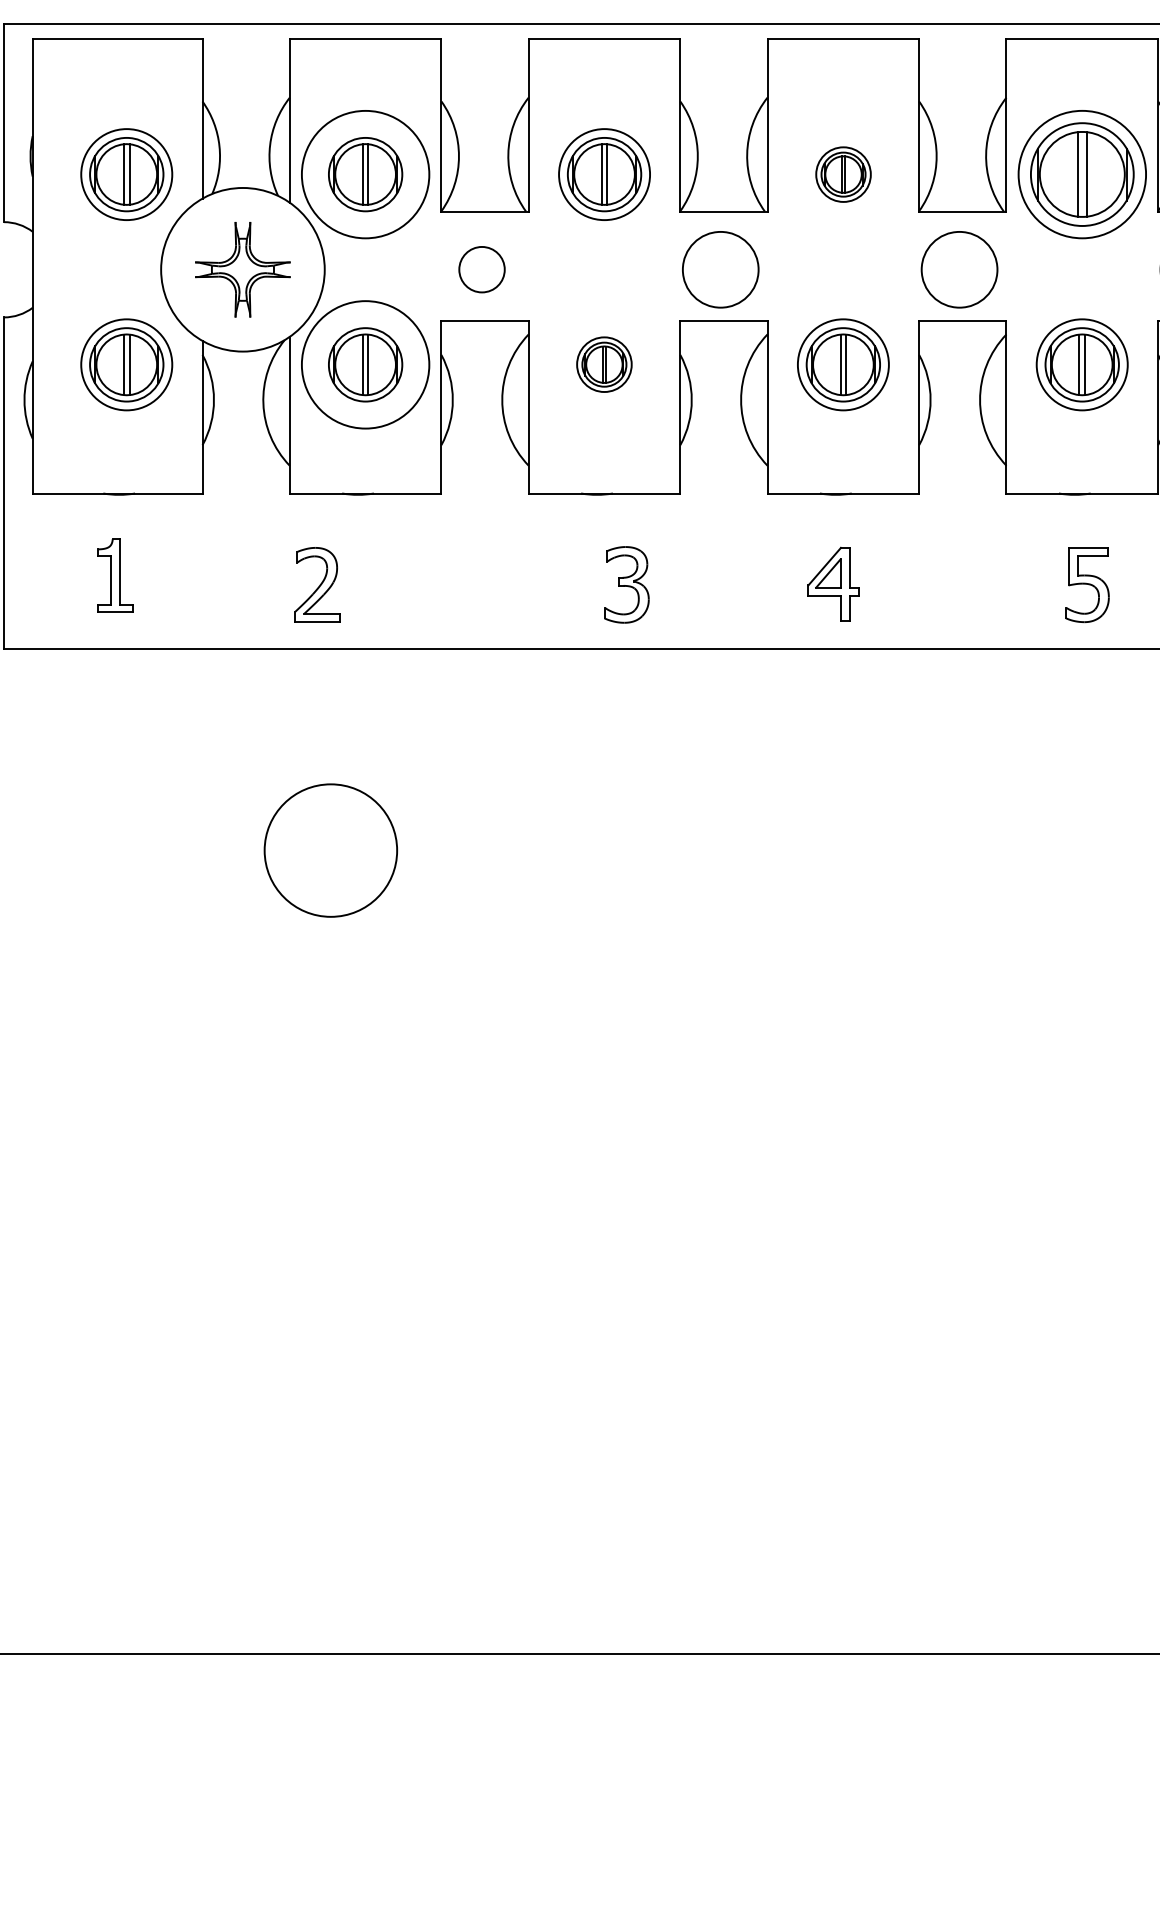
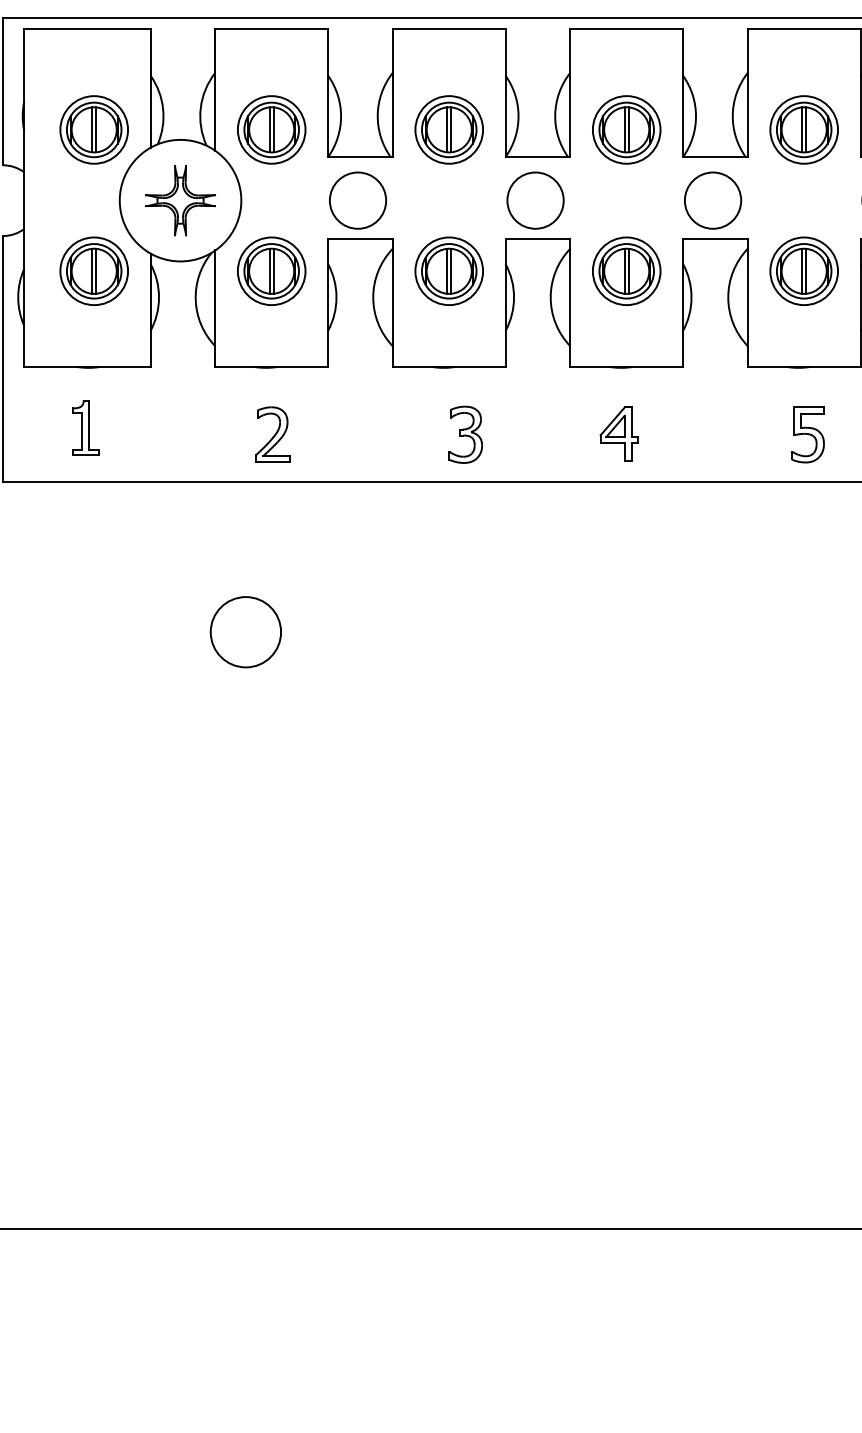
circle: (365, 174) -> (271, 129), size x0.71
part: (843, 174) -> (626, 129), size x1.67
part: (1081, 174) -> (803, 129), size x0.71
circle: (482, 269) -> (358, 200), size x1.67
part: (603, 363) -> (448, 270), size x1.67
circle: (365, 365) -> (271, 271), size x0.71
part: (316, 584) -> (272, 434), moved
circle: (330, 850) -> (245, 632), size x0.71

